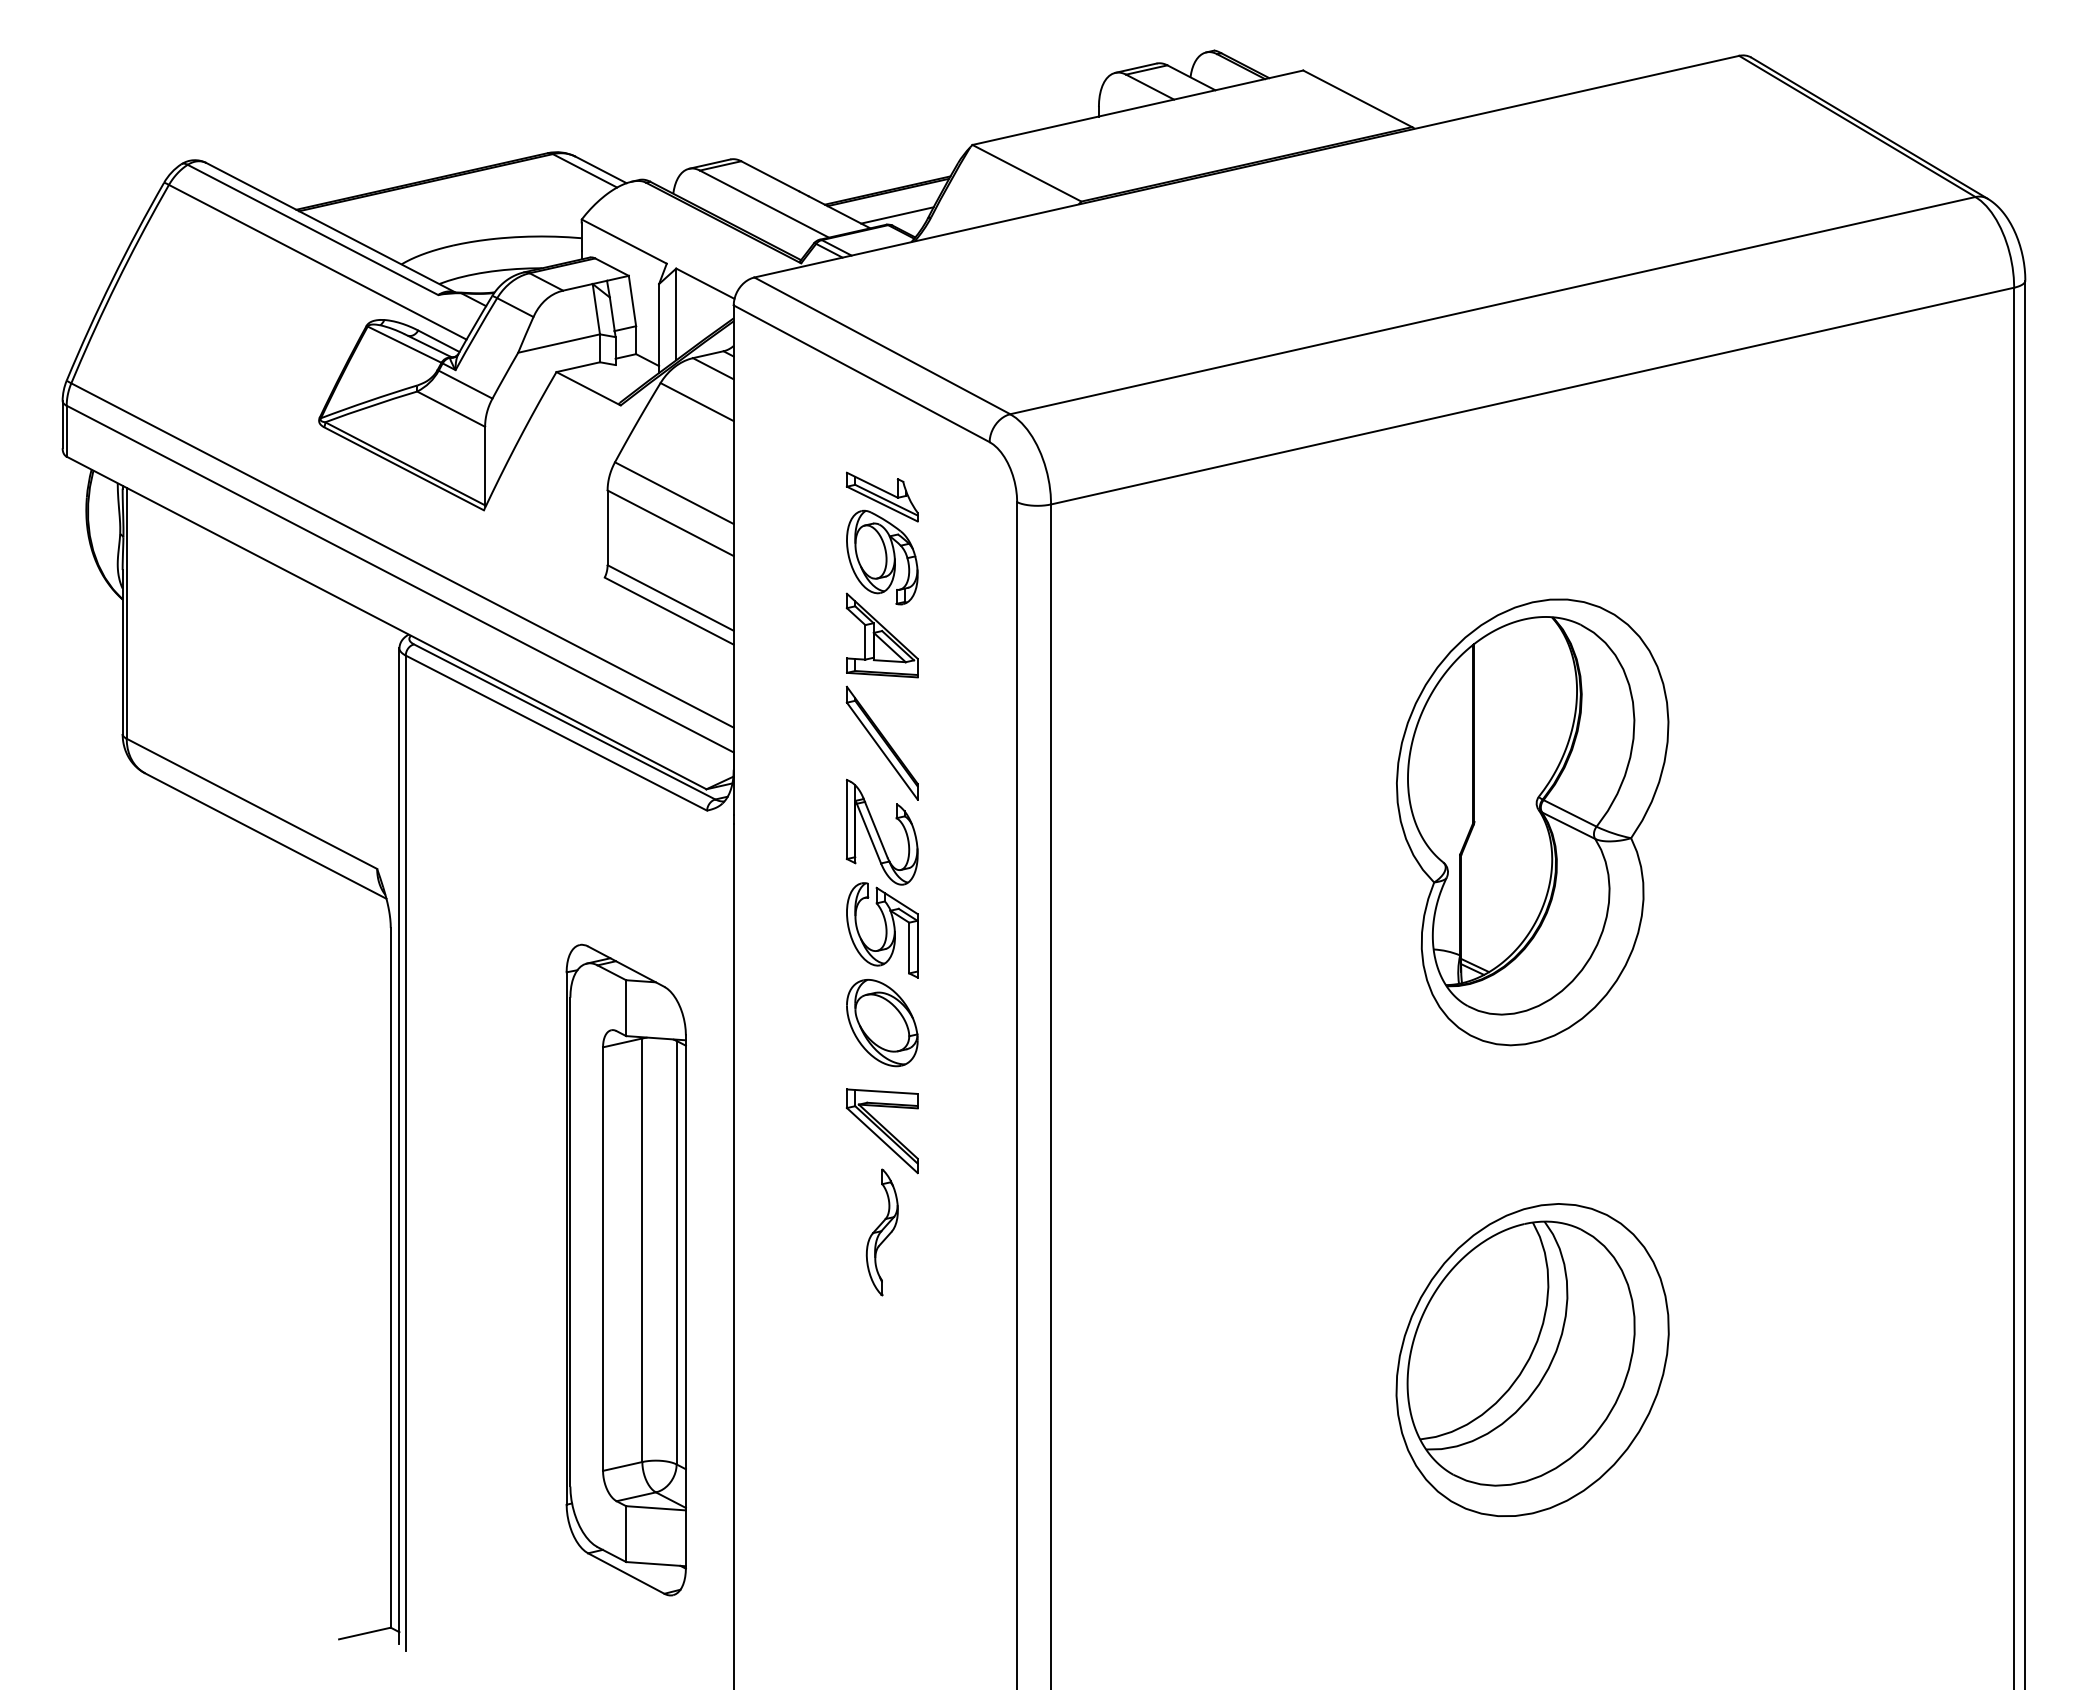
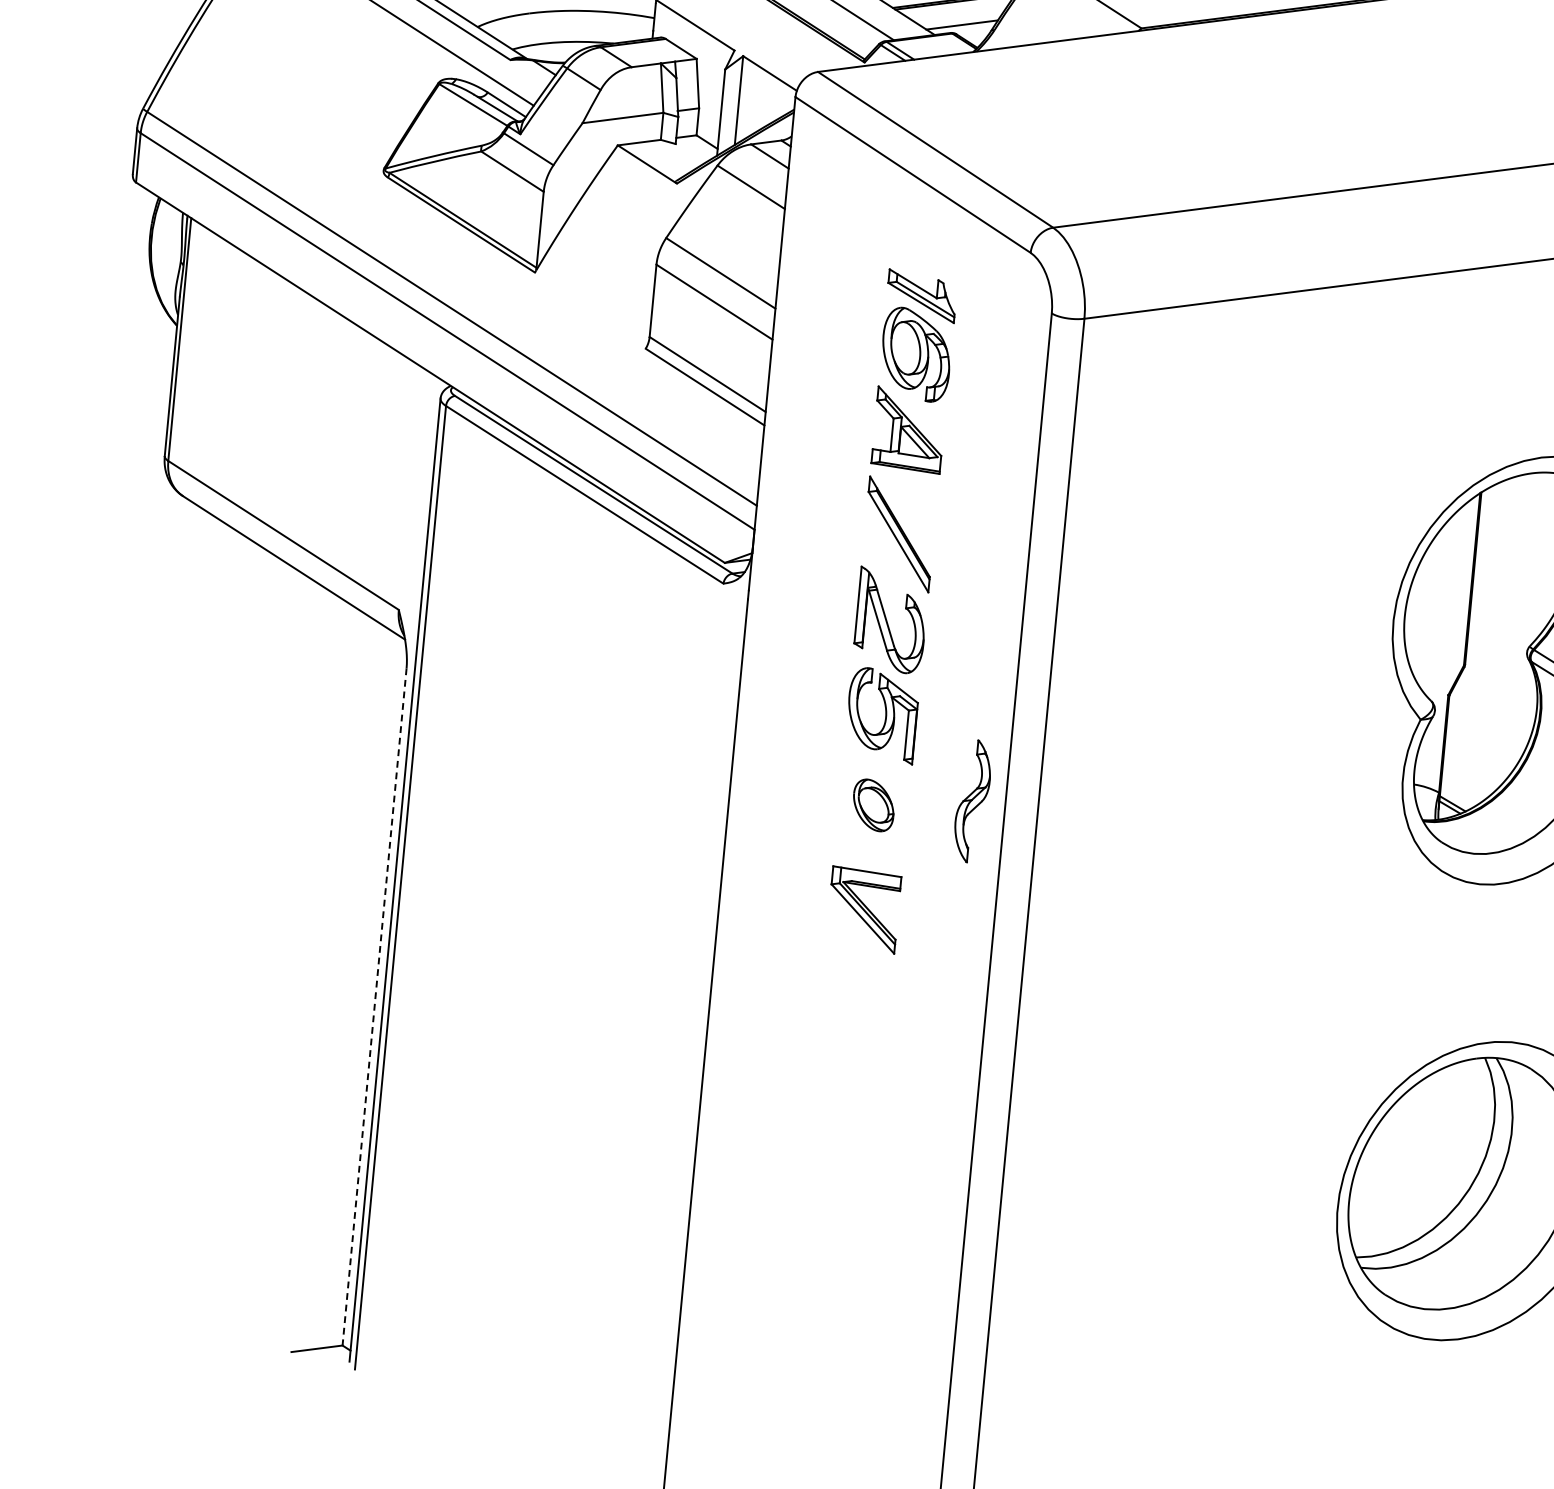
part: (882, 1023) -> (873, 805), size x0.6
part: (881, 1232) -> (971, 801), moved
part: (625, 1269) -> (602, 1020), removed
line: (390, 1277) -> (374, 1006), solid -> dashed

